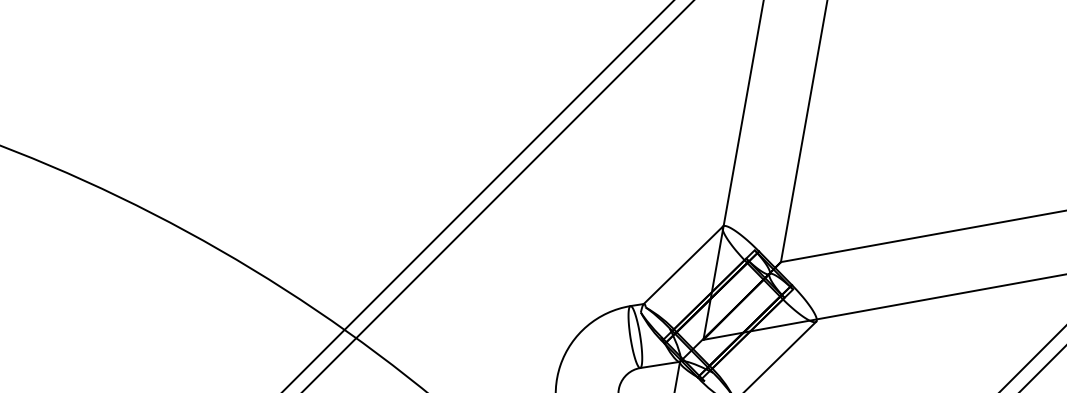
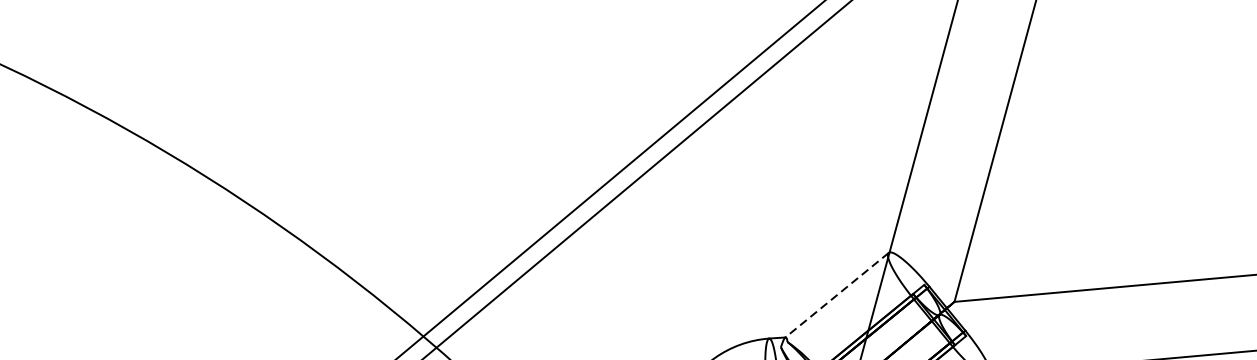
line: (683, 265) -> (837, 295), solid -> dashed

